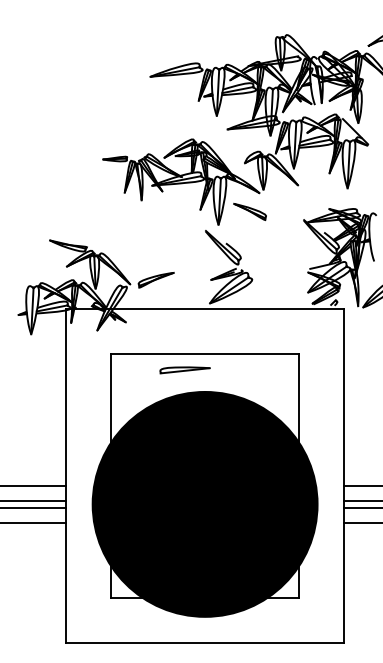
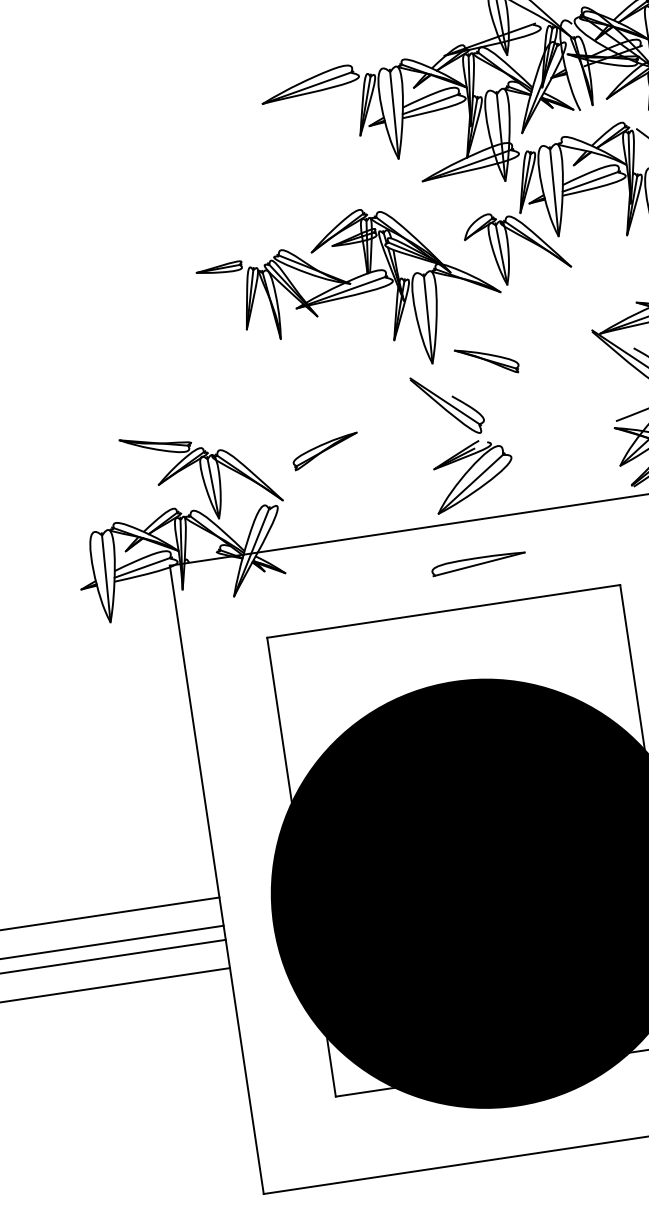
part: (249, 211) -> (485, 360), moved
part: (155, 280) -> (324, 452), moved
part: (184, 370) -> (477, 563), moved

